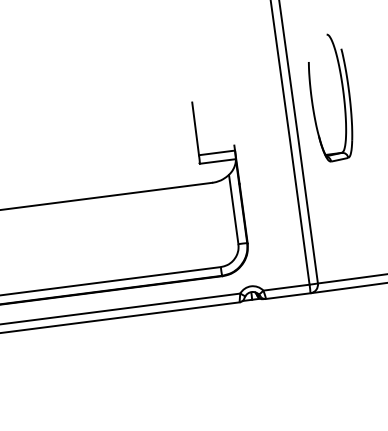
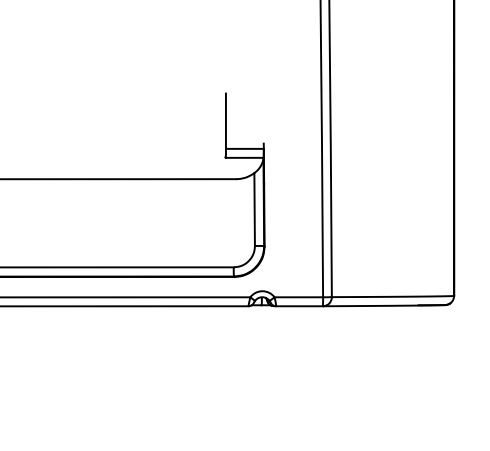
part: (342, 95) -> (382, 106), removed

